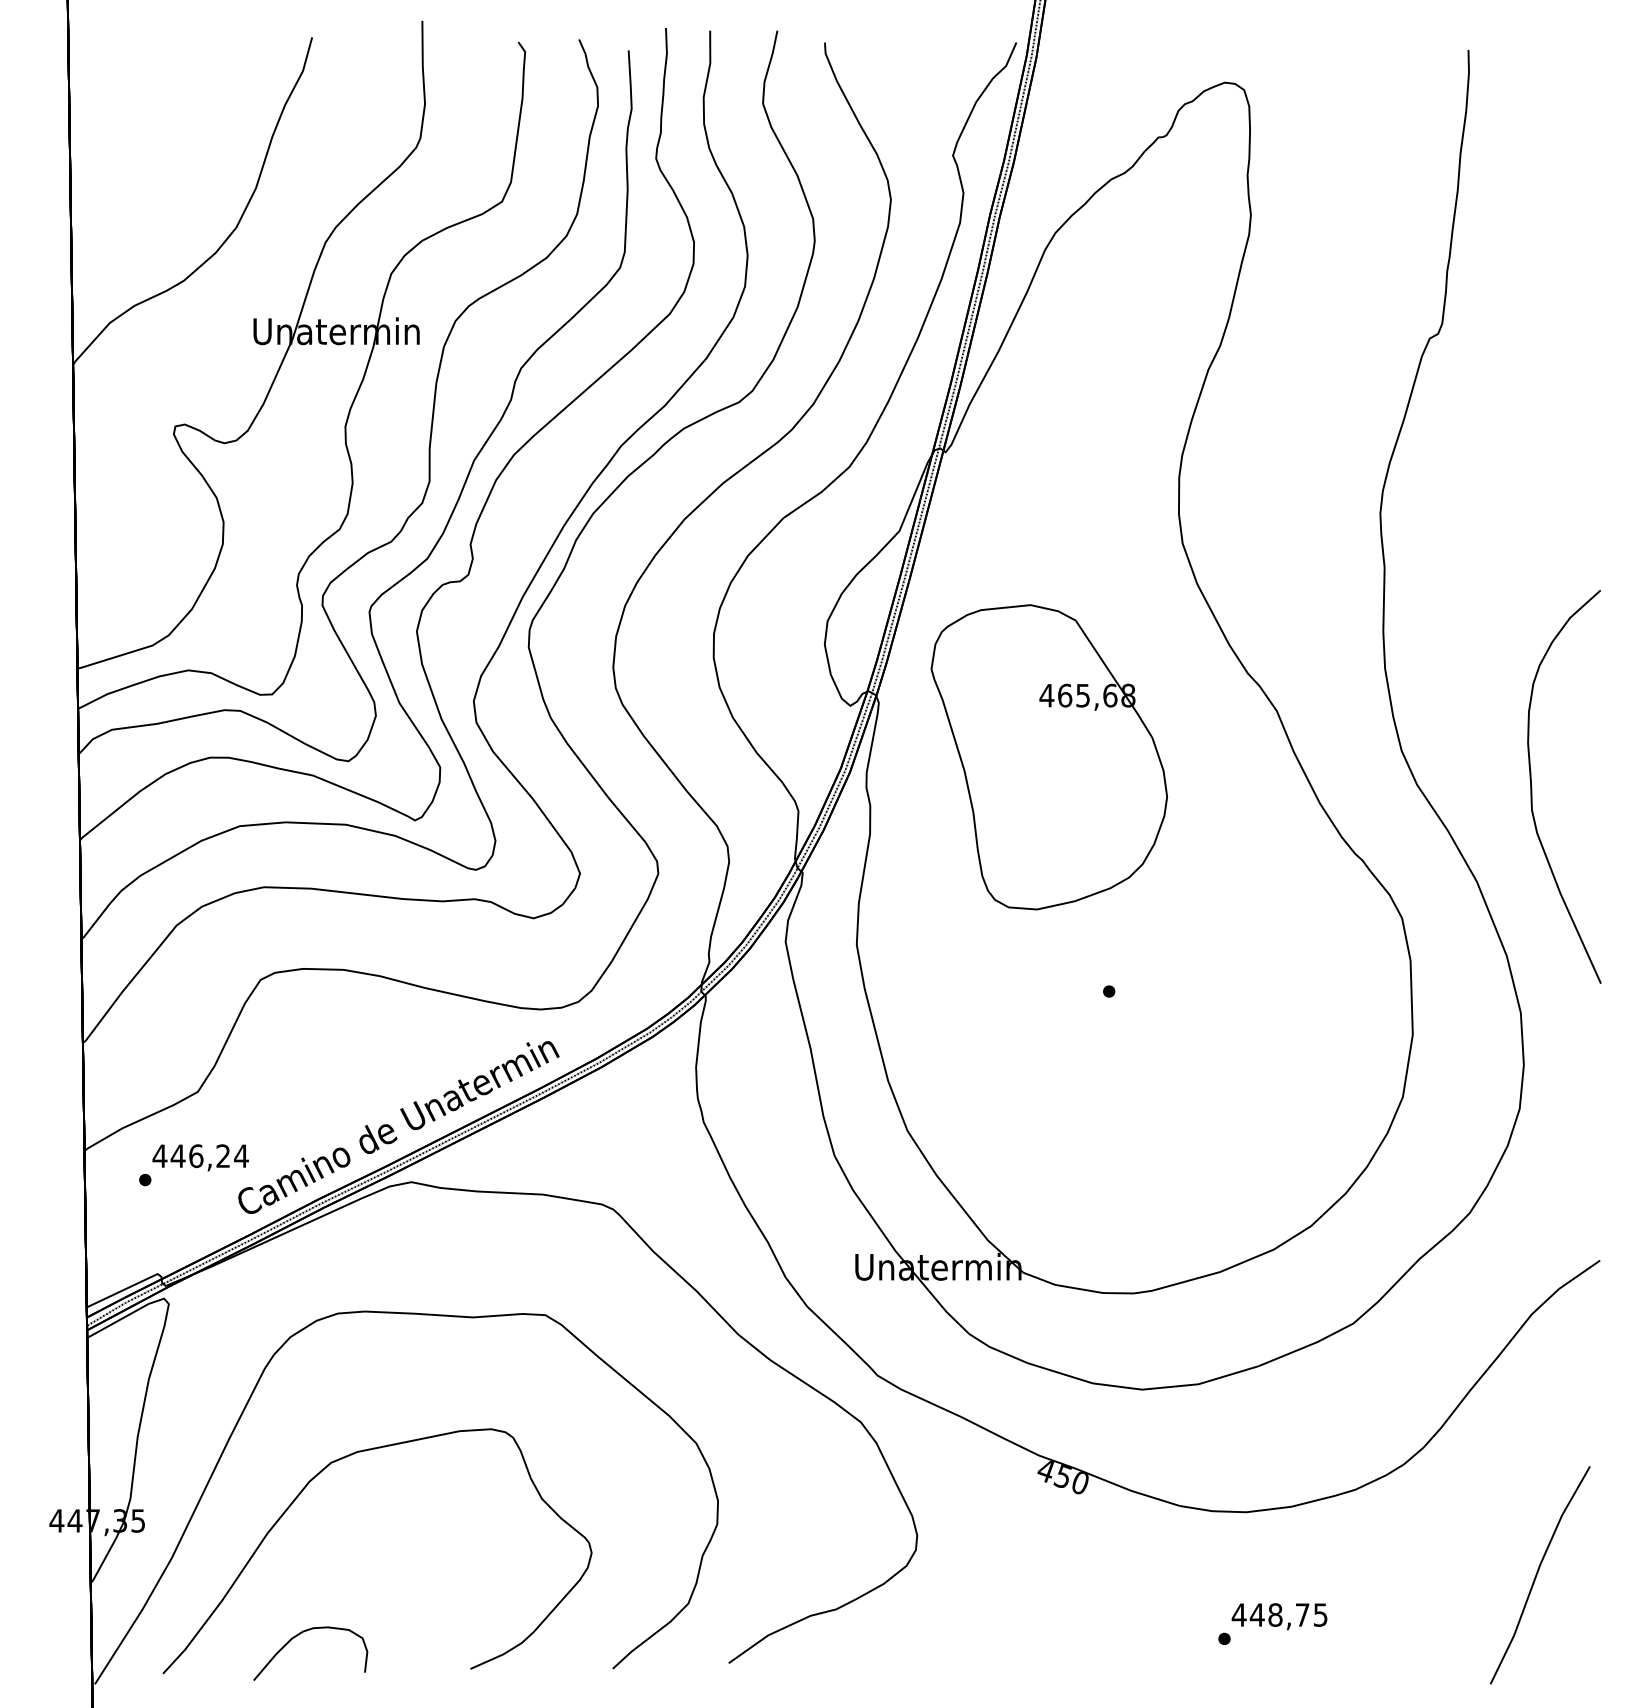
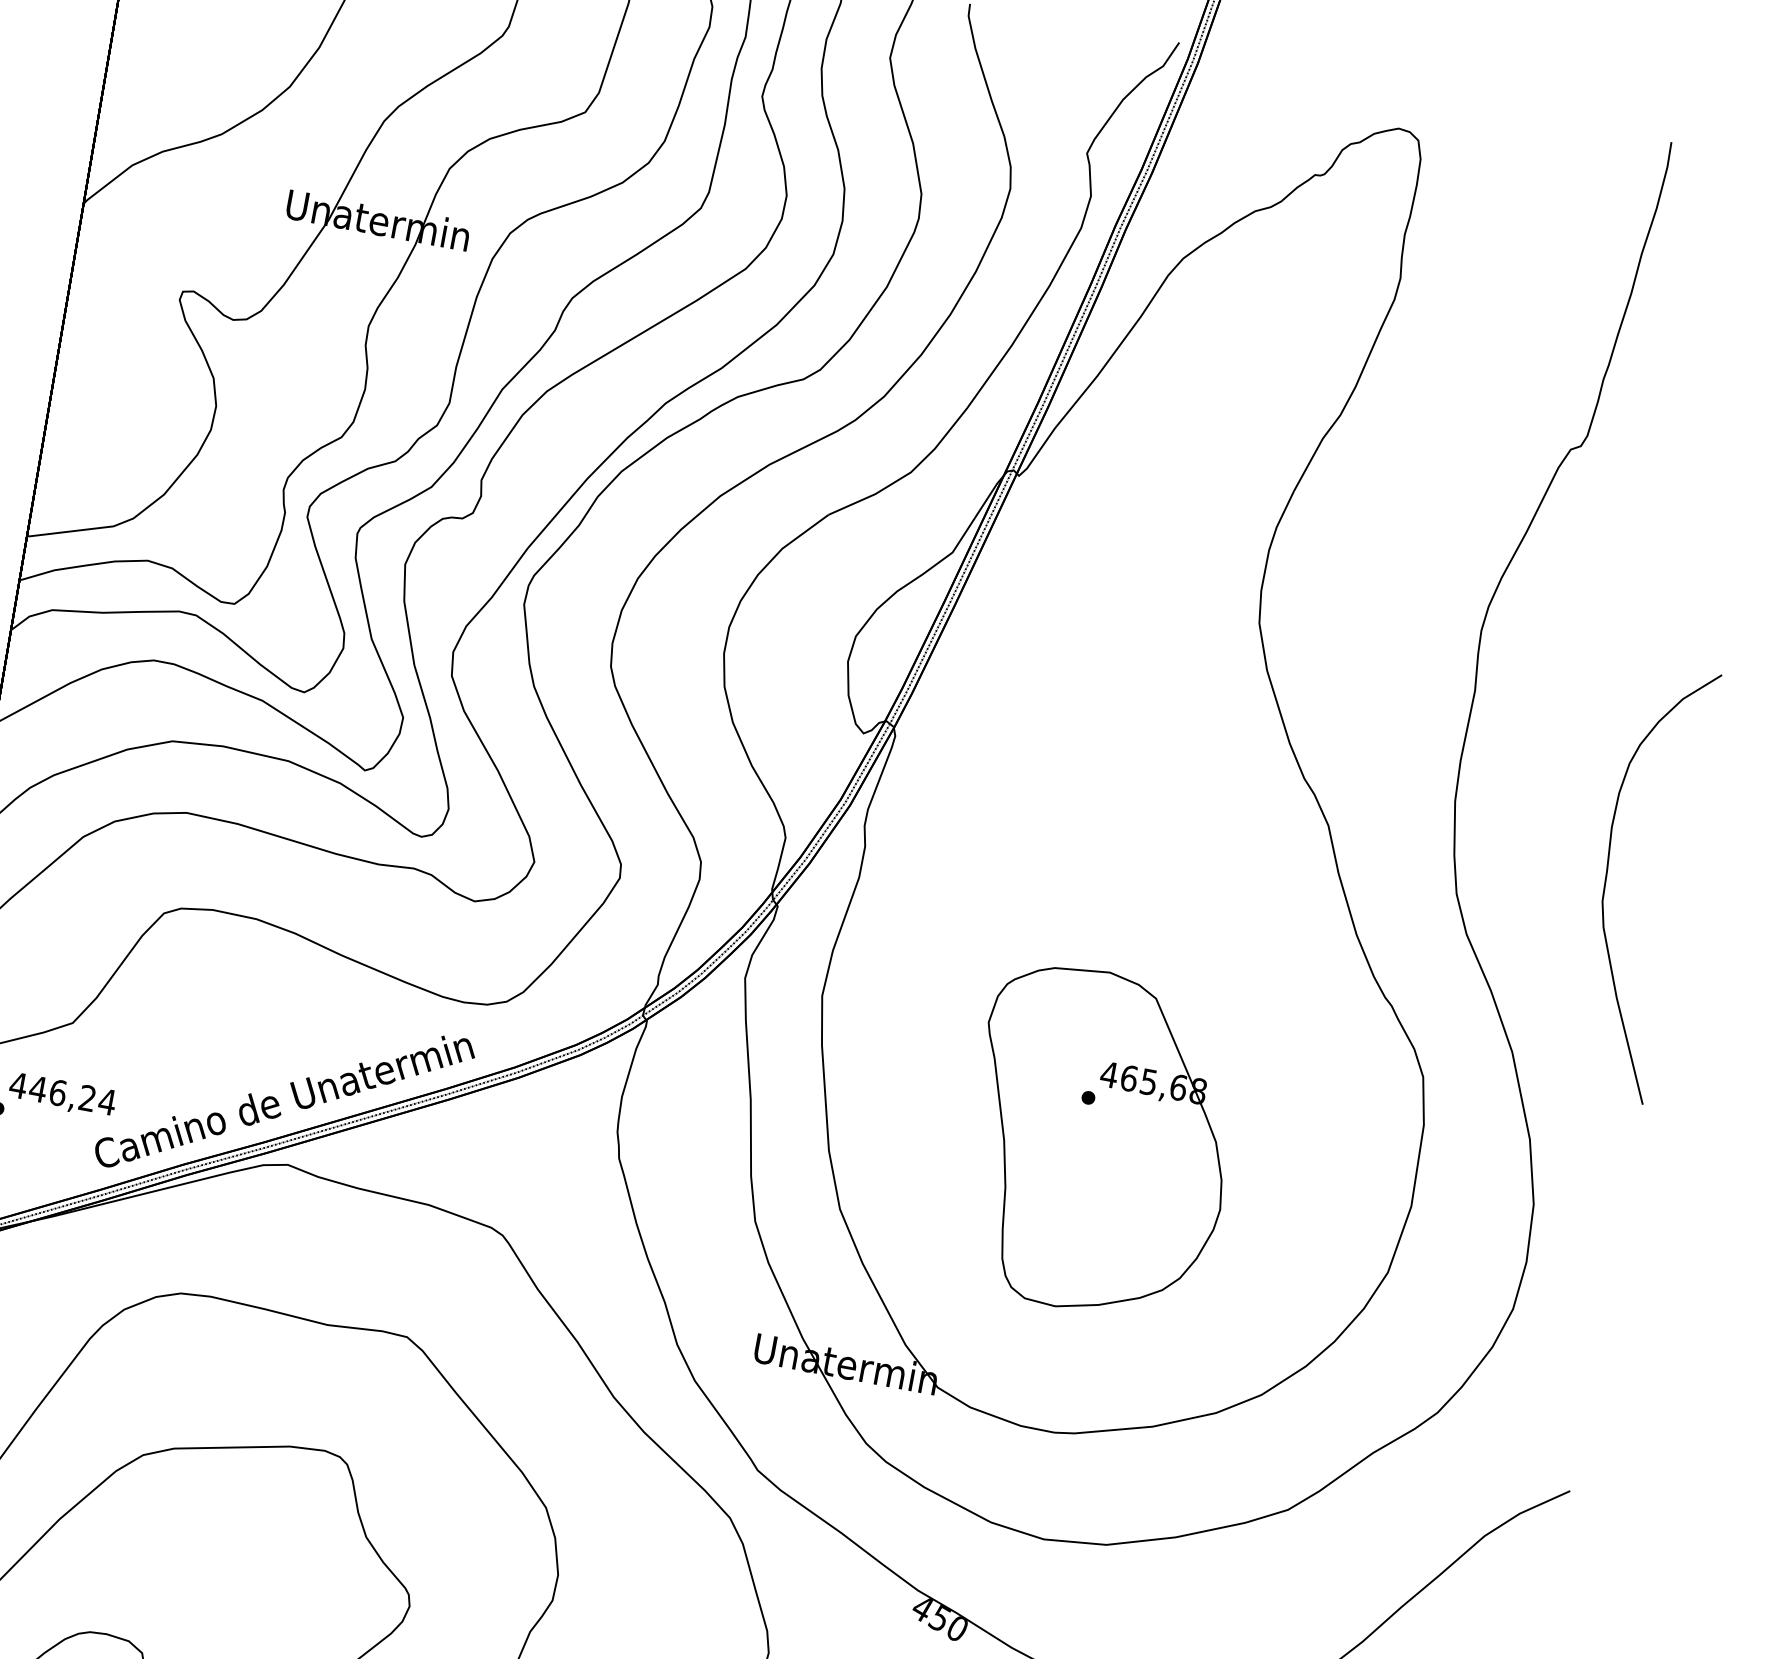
part: (1048, 757) -> (1098, 1142), moved
curve: (1532, 786) -> (1607, 875), moved

